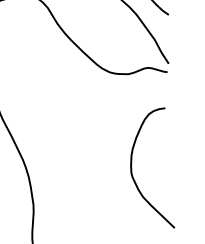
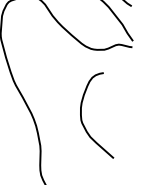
curve: (133, 170) -> (82, 118), moved

